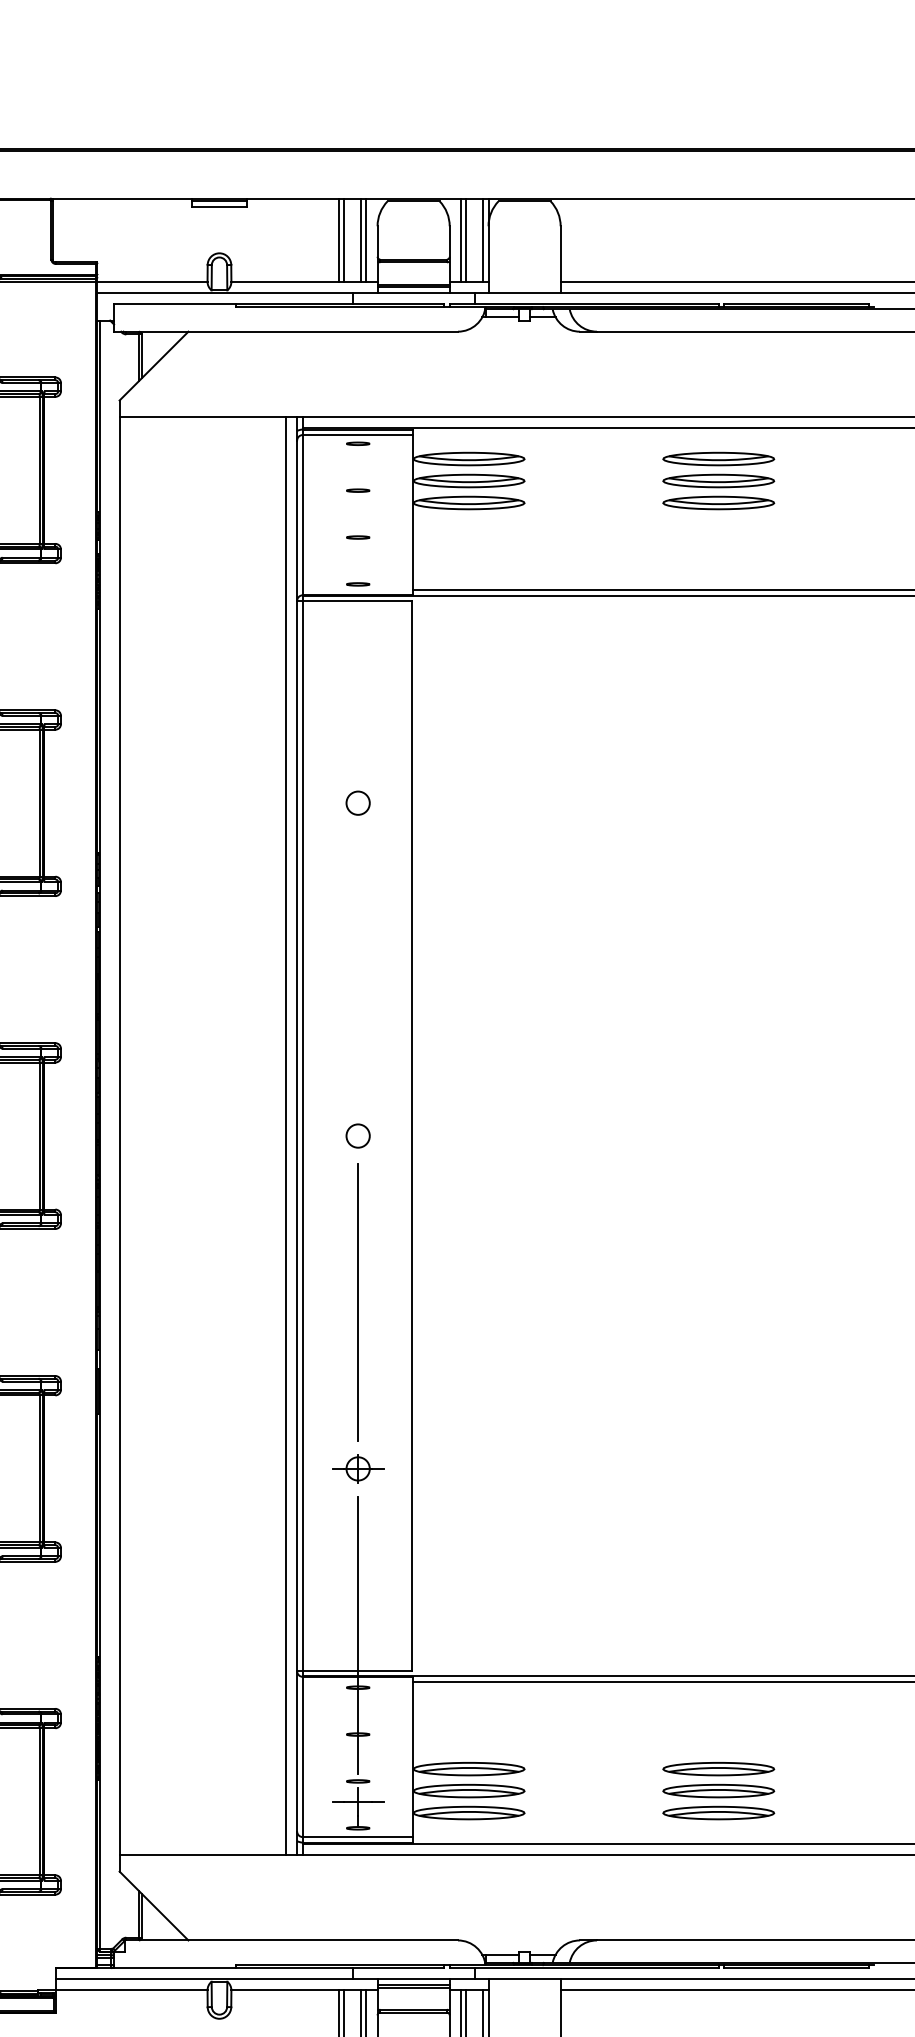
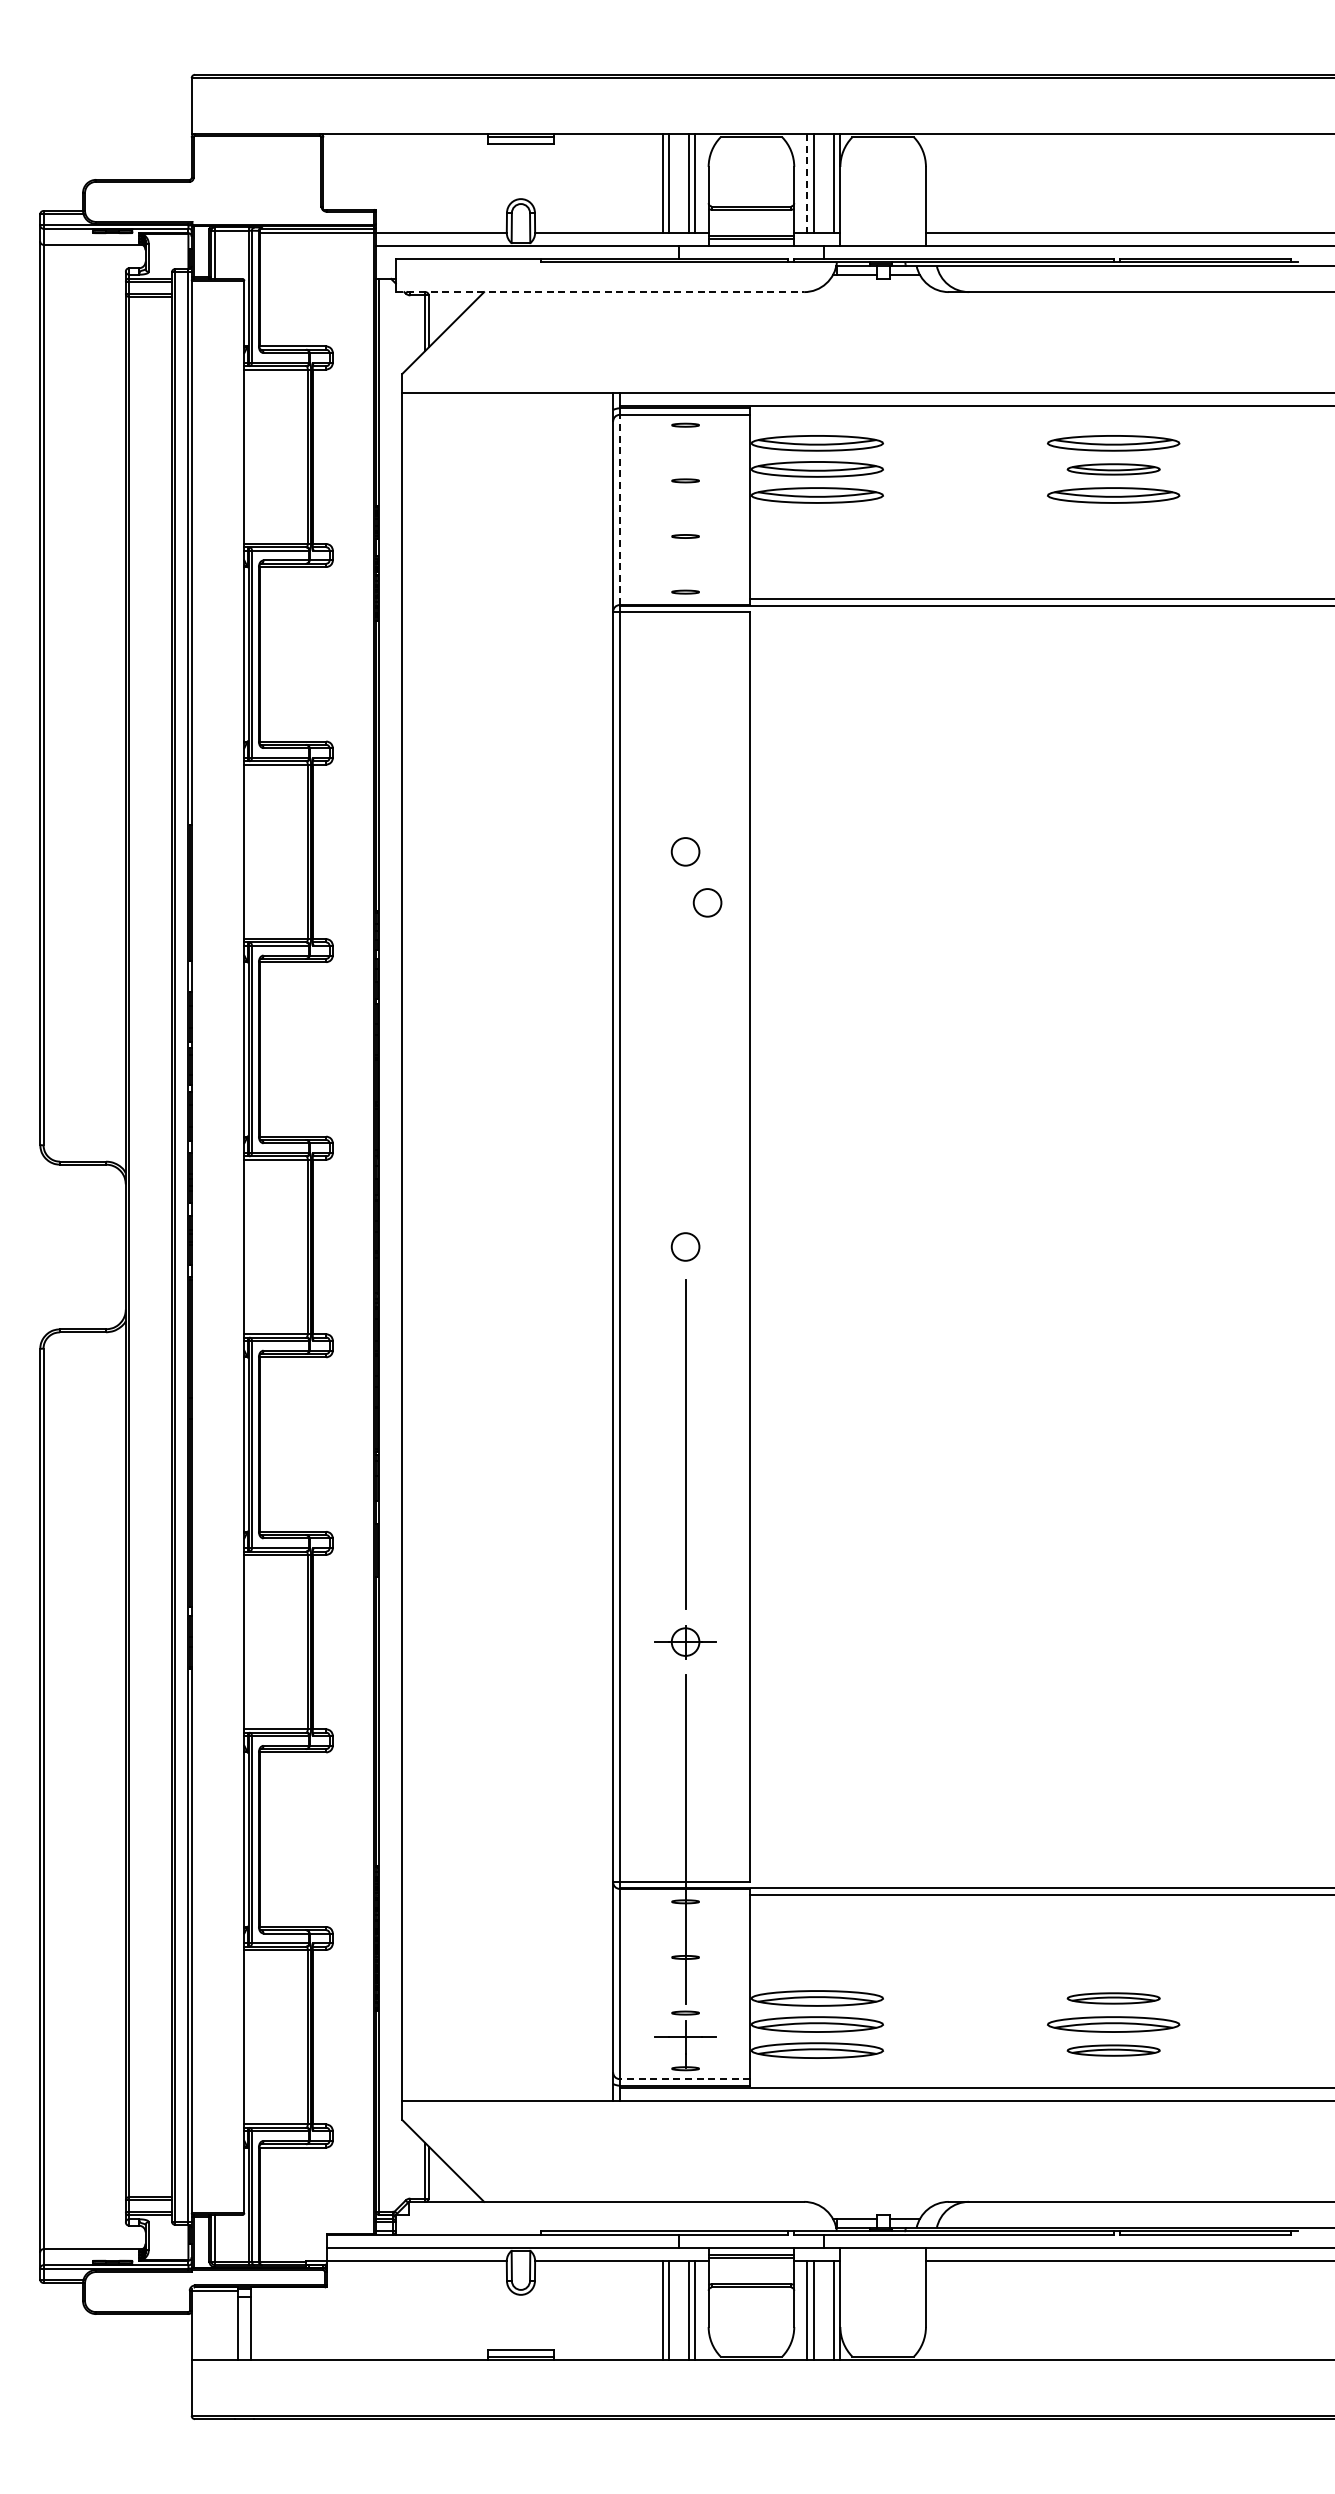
line: (460, 240) -> (807, 183), solid -> dashed
line: (286, 332) -> (600, 292), solid -> dashed
part: (718, 481) -> (1113, 469), size x0.7
line: (302, 514) -> (619, 509), solid -> dashed
circle: (376, 845) -> (707, 902), added
line: (286, 1135) -> (600, 1246), removed
part: (718, 1769) -> (1113, 1998), size x0.7
part: (718, 1812) -> (1113, 2050), size x0.7
line: (357, 1837) -> (684, 2079), solid -> dashed

